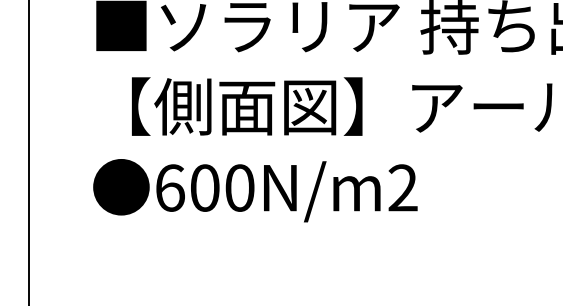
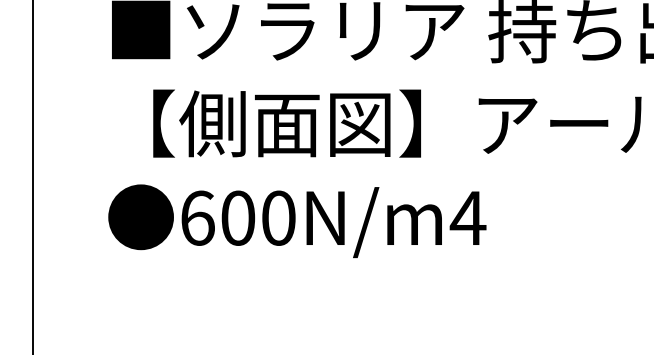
text: (402, 187) -> (467, 217), 600N/m2 -> 600N/m4

